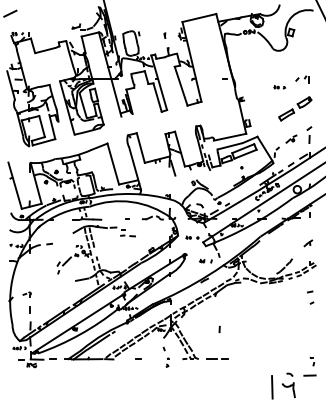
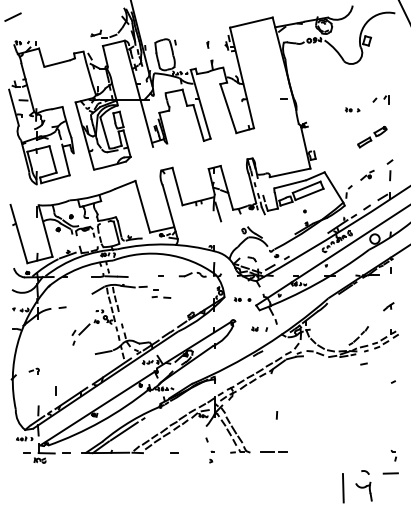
part: (295, 108) -> (372, 136), size x0.7
line: (309, 291) -> (363, 363), moved
line: (29, 309) -> (55, 390), moved

